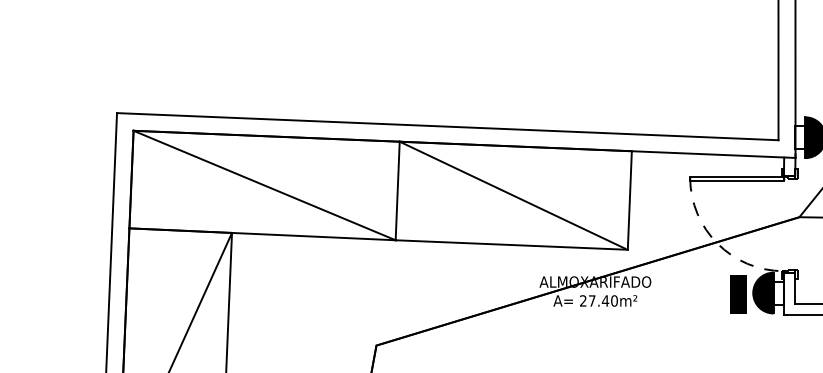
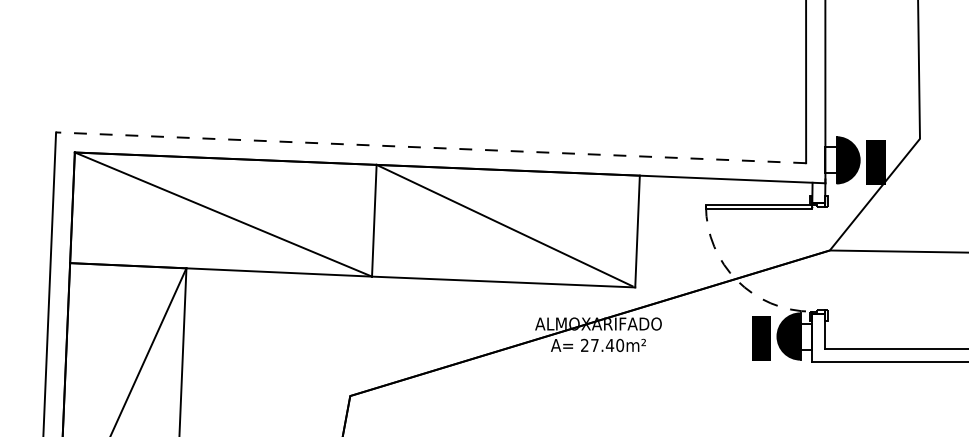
line: (447, 126) -> (430, 147), solid -> dashed

